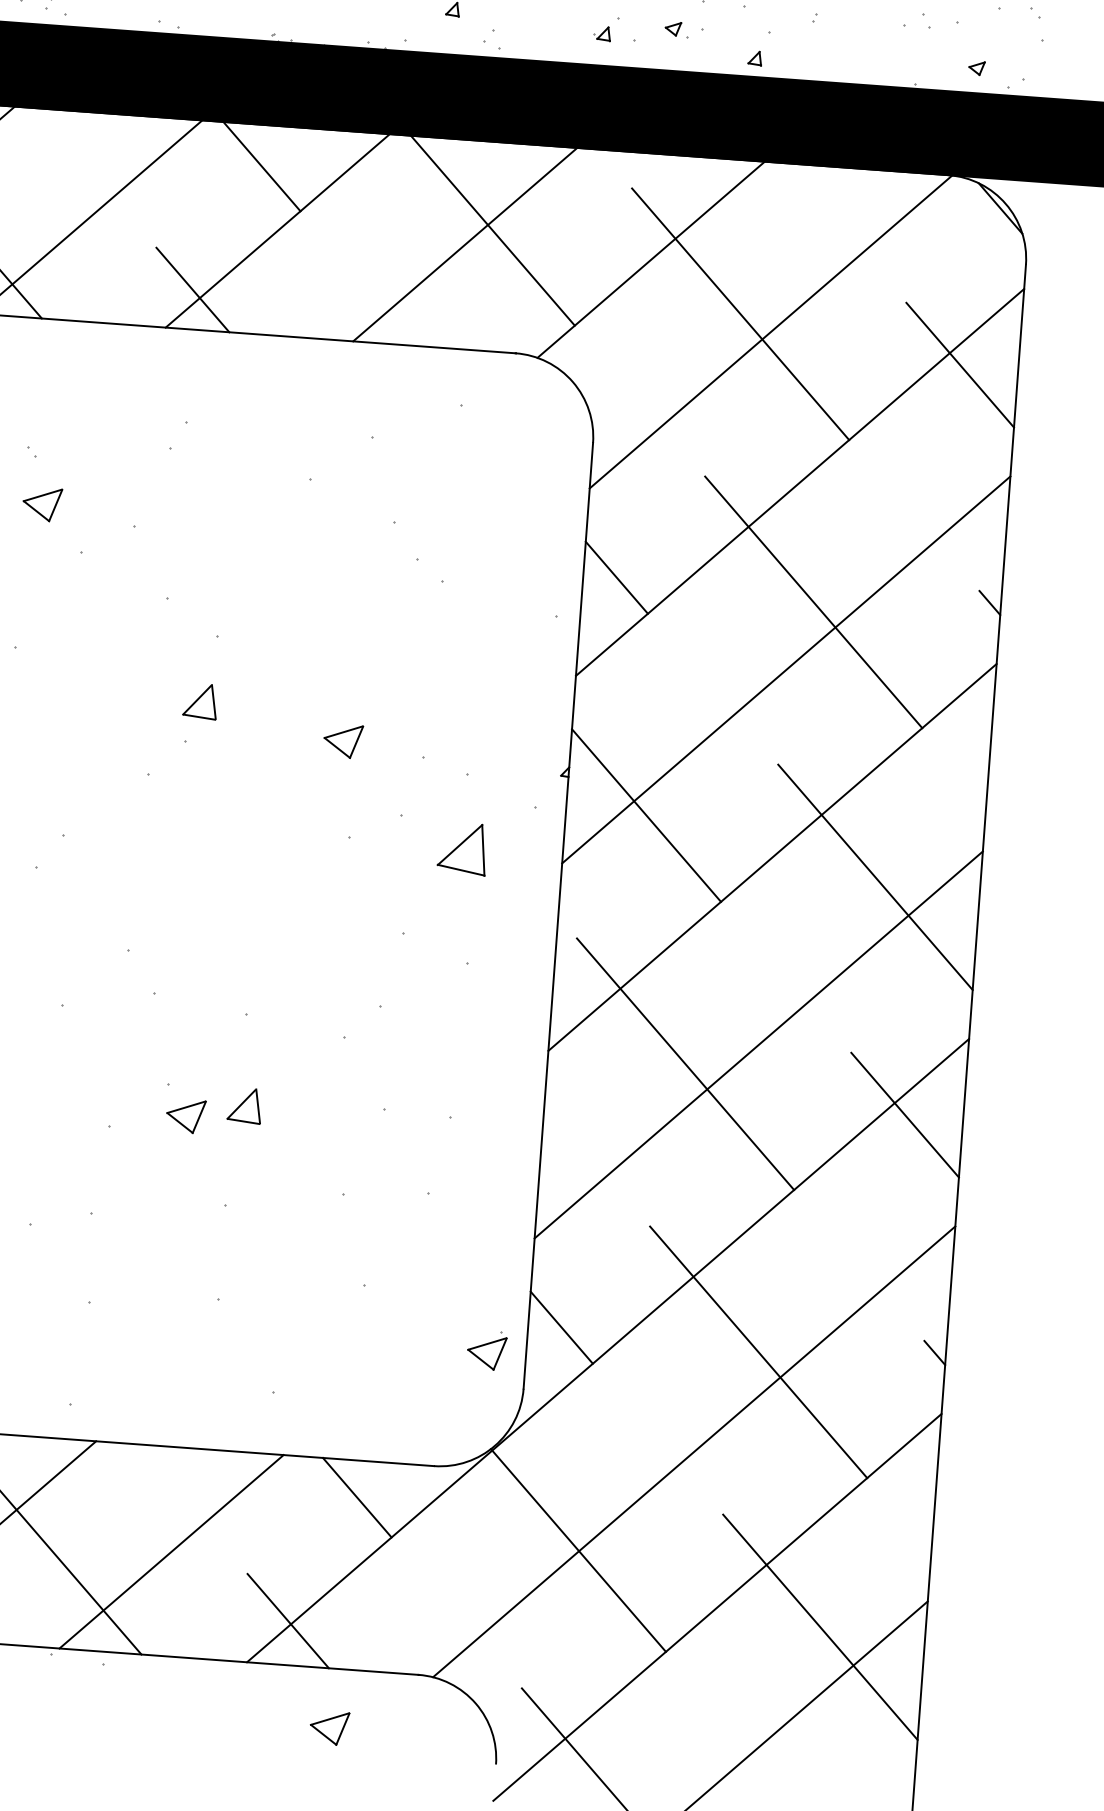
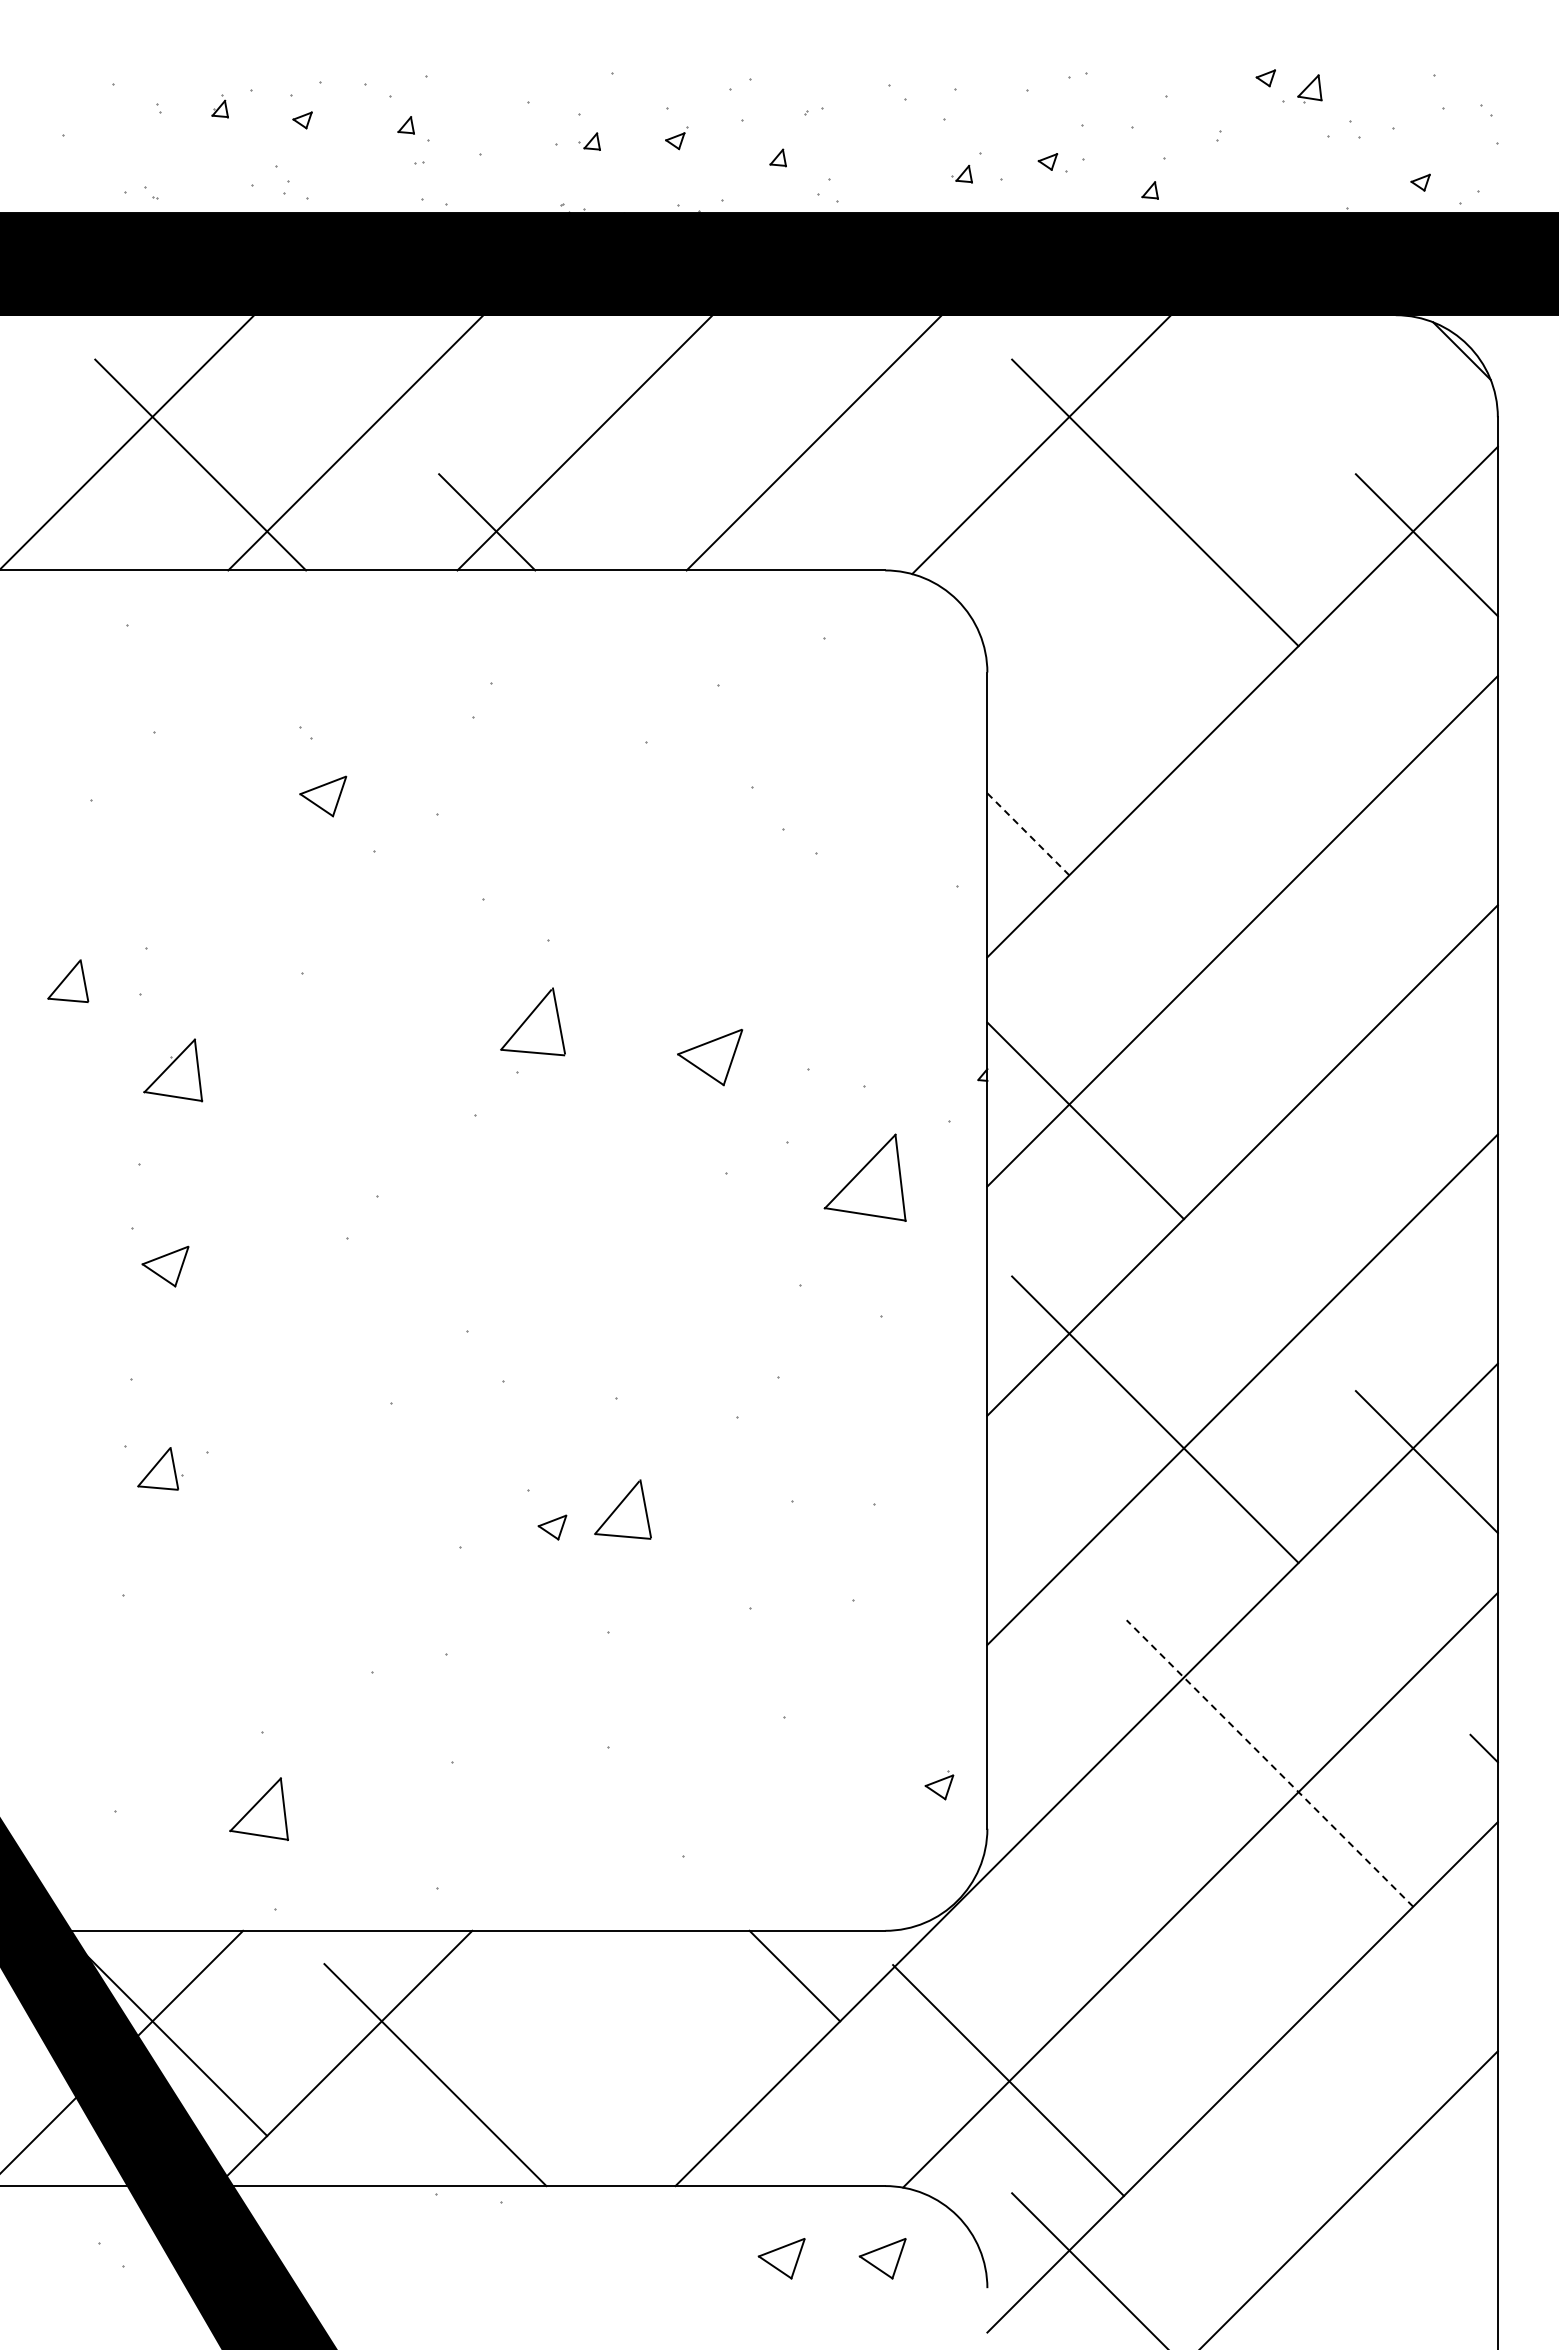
line: (261, 166) -> (559, 365), removed
line: (492, 230) -> (846, 423), removed
line: (770, 331) -> (1193, 521), removed
line: (616, 577) -> (1028, 834), solid -> dashed
line: (813, 602) -> (1269, 846), removed
line: (989, 602) -> (1483, 831), removed
part: (200, 701) -> (533, 1021), size x1.6
part: (343, 741) -> (710, 1057), size x1.4
part: (462, 848) -> (864, 1177), size x1.4
line: (875, 877) -> (1369, 1175), removed
part: (245, 1105) -> (623, 1509), size x1.4
part: (185, 1116) -> (552, 1527), size x0.6
line: (561, 1328) -> (1028, 1751), removed
part: (487, 1350) -> (939, 1785), size x0.6
line: (758, 1352) -> (1269, 1763), solid -> dashed
line: (578, 1550) -> (1008, 2080), moved
line: (171, 1551) -> (573, 2058), removed
line: (287, 1621) -> (721, 2132), removed
line: (820, 1627) -> (1369, 2092), removed
part: (411, 1733) -> (882, 2258), added

